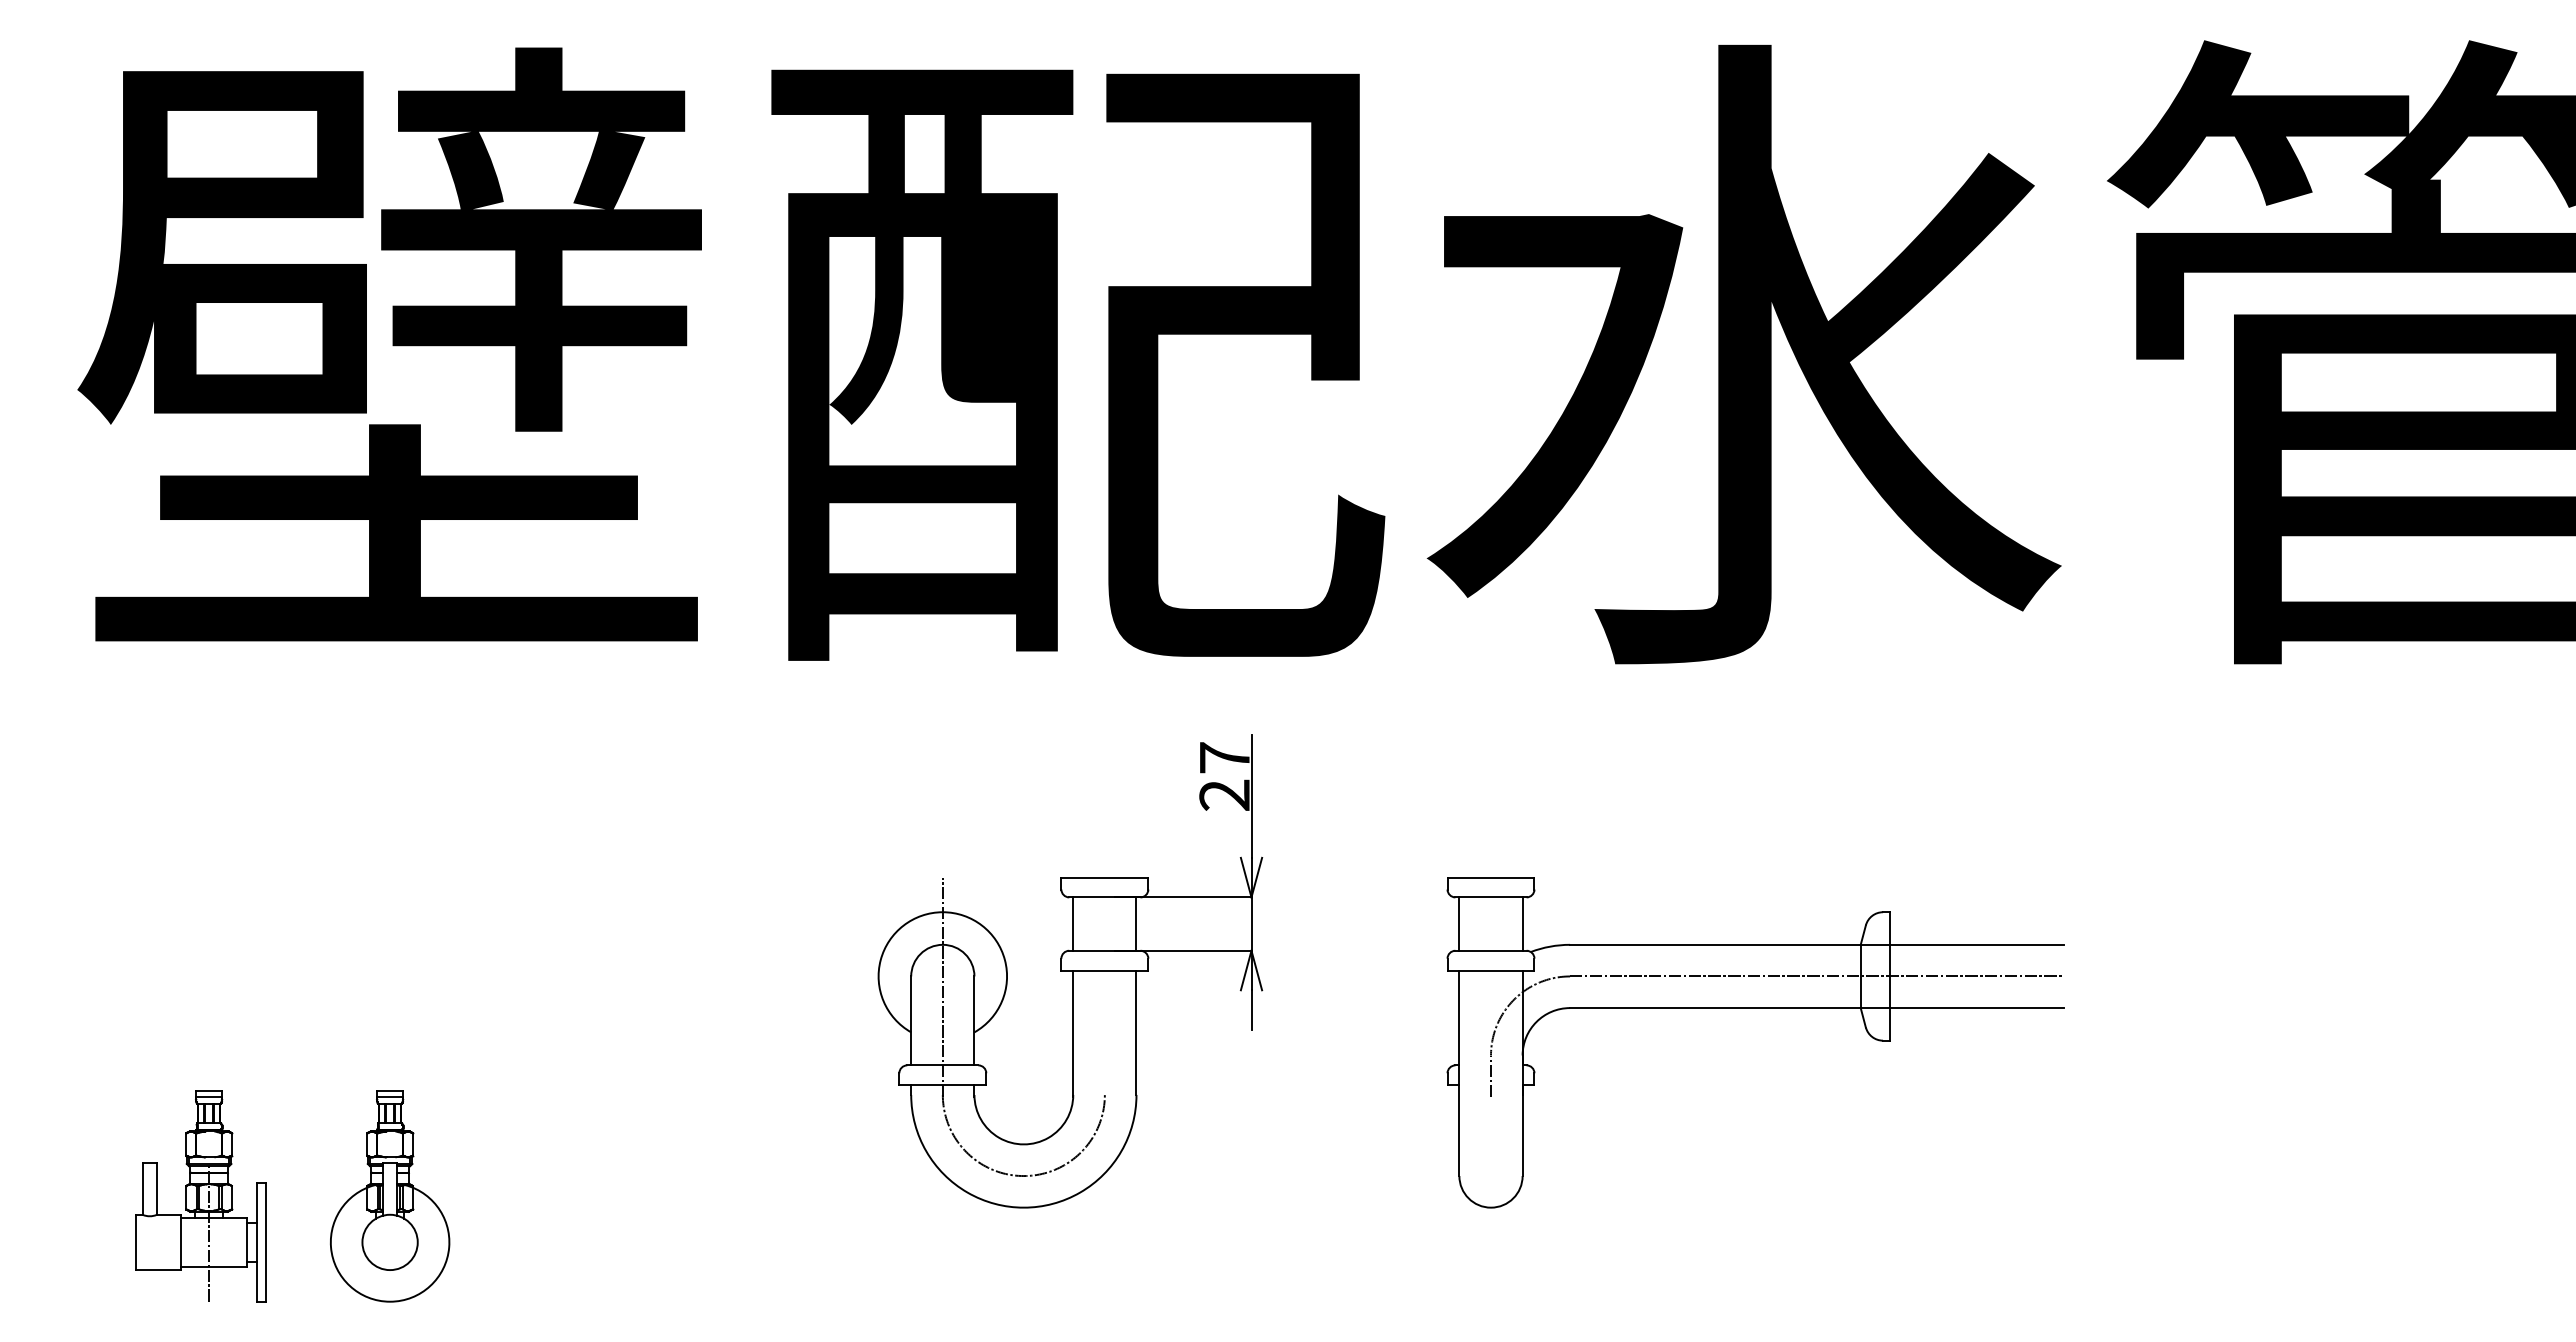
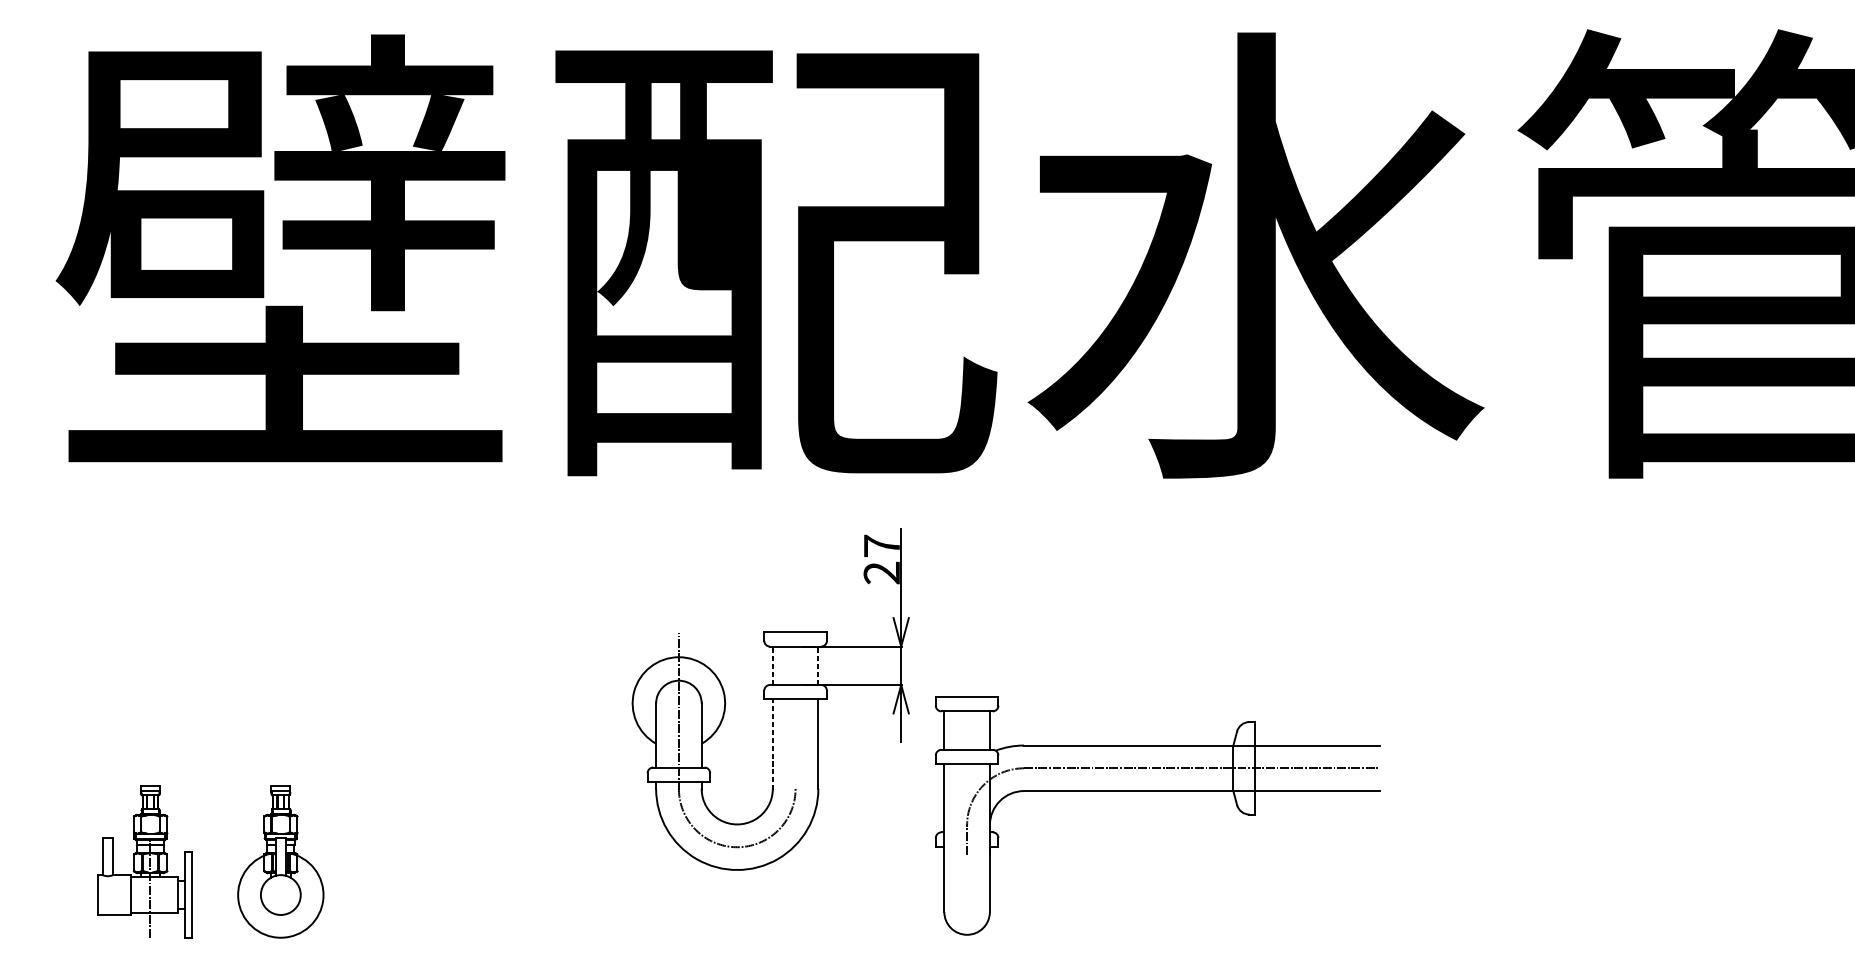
line: (1073, 924) -> (773, 666), solid -> dashed
line: (1136, 924) -> (818, 666), solid -> dashed
part: (1755, 1008) -> (1157, 791), moved
line: (1073, 1033) -> (773, 744), solid -> dashed

